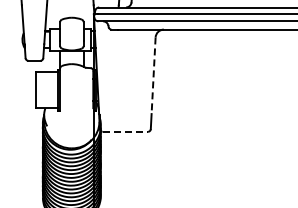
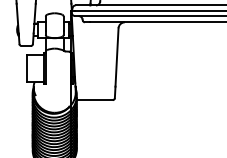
line: (153, 76) -> (116, 58), dashed -> solid
line: (125, 131) -> (95, 99), dashed -> solid

